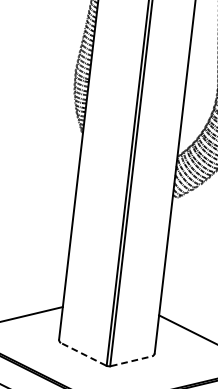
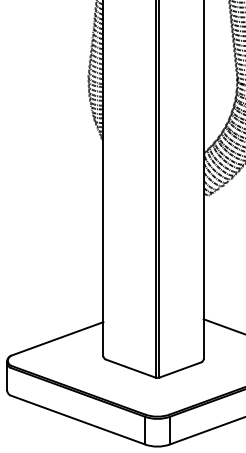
line: (82, 354) -> (129, 368), dashed -> solid
line: (131, 360) -> (180, 369), dashed -> solid

